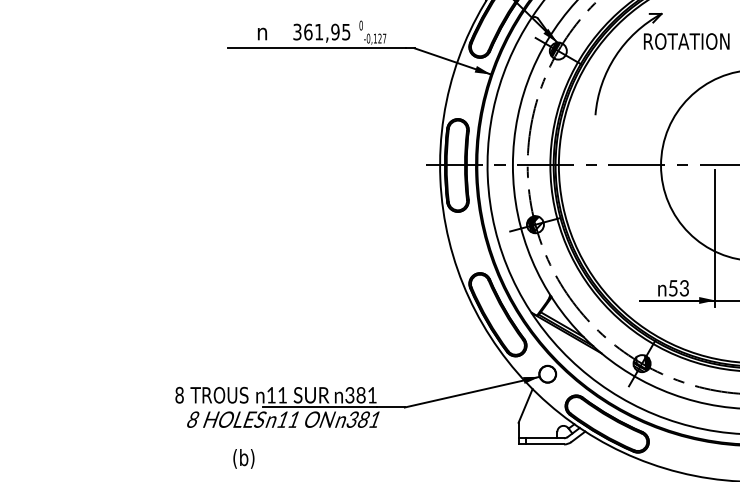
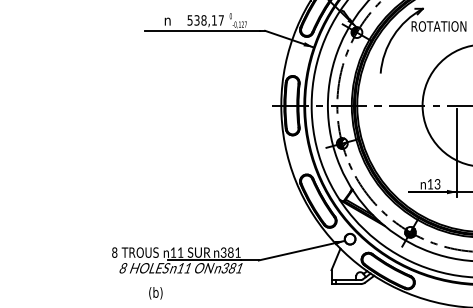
text: (321, 32) -> (205, 20), 361,95 -> 538,17
text: (673, 288) -> (430, 184), 53 -> 13

